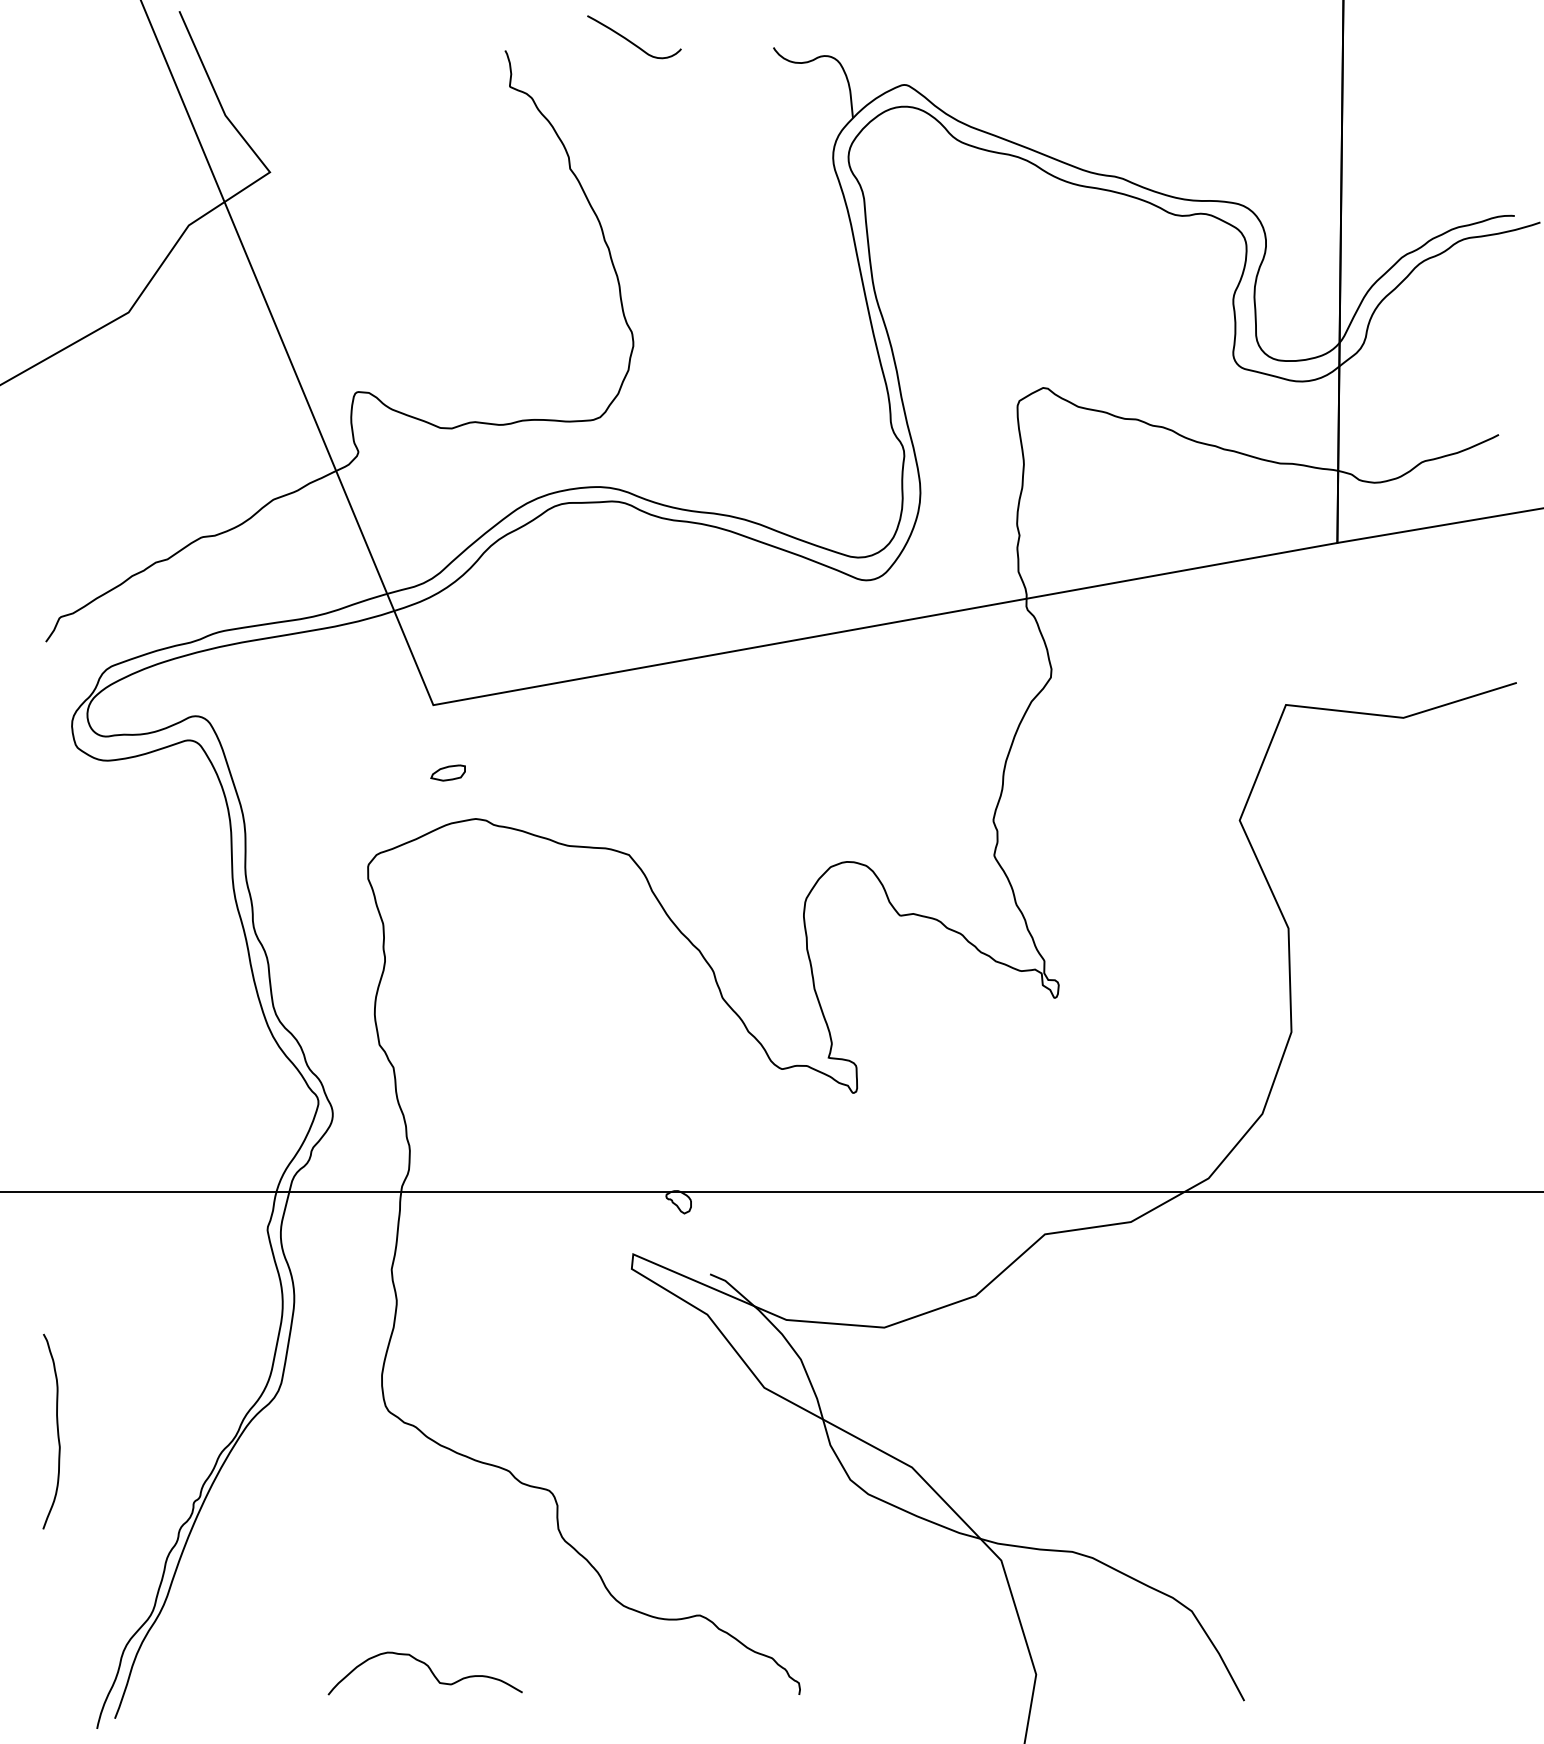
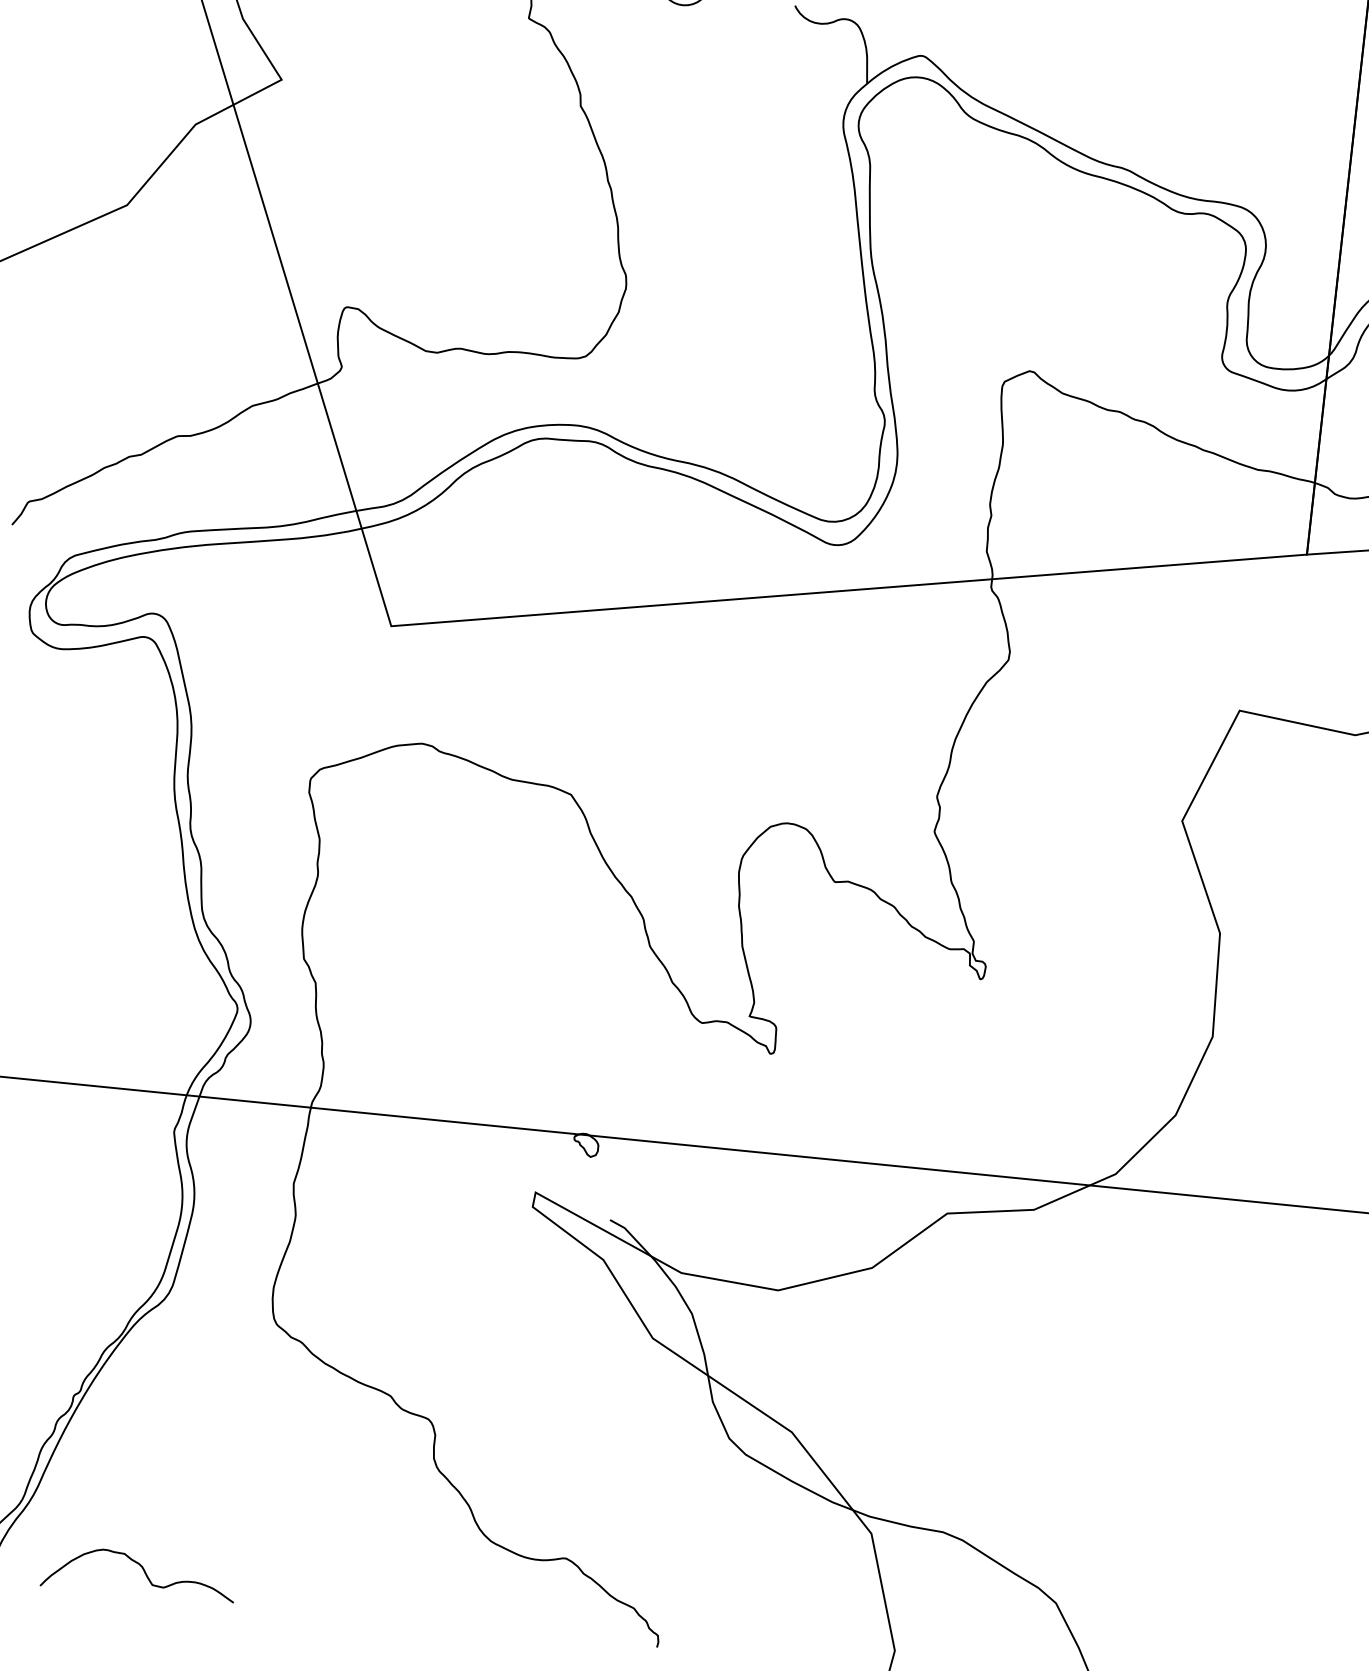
part: (447, 772) -> (398, 694), removed
curve: (429, 1670) -> (143, 1571), moved

